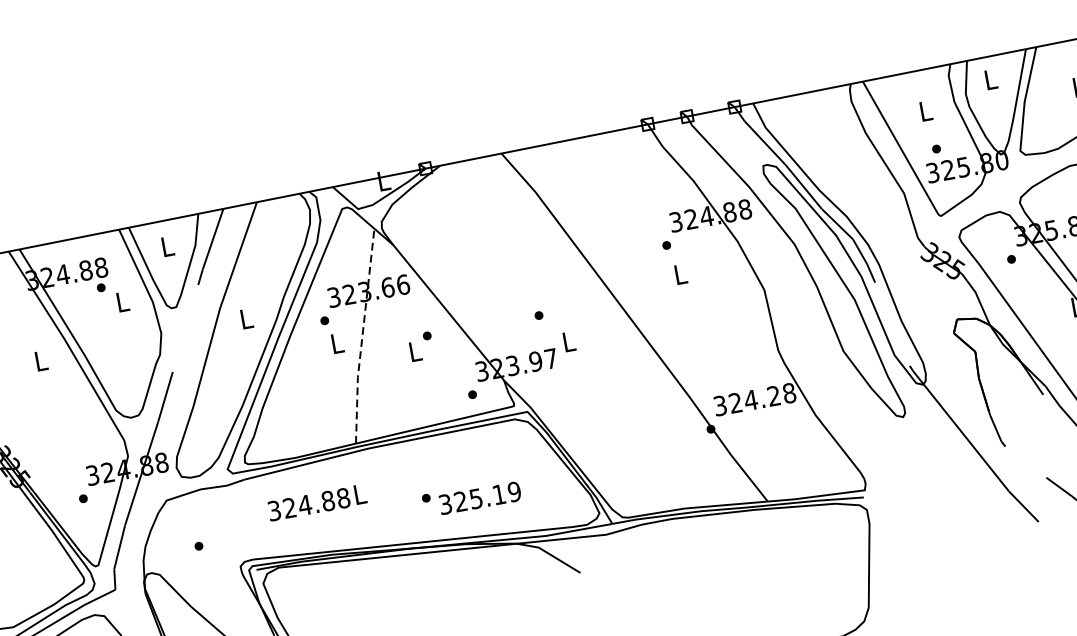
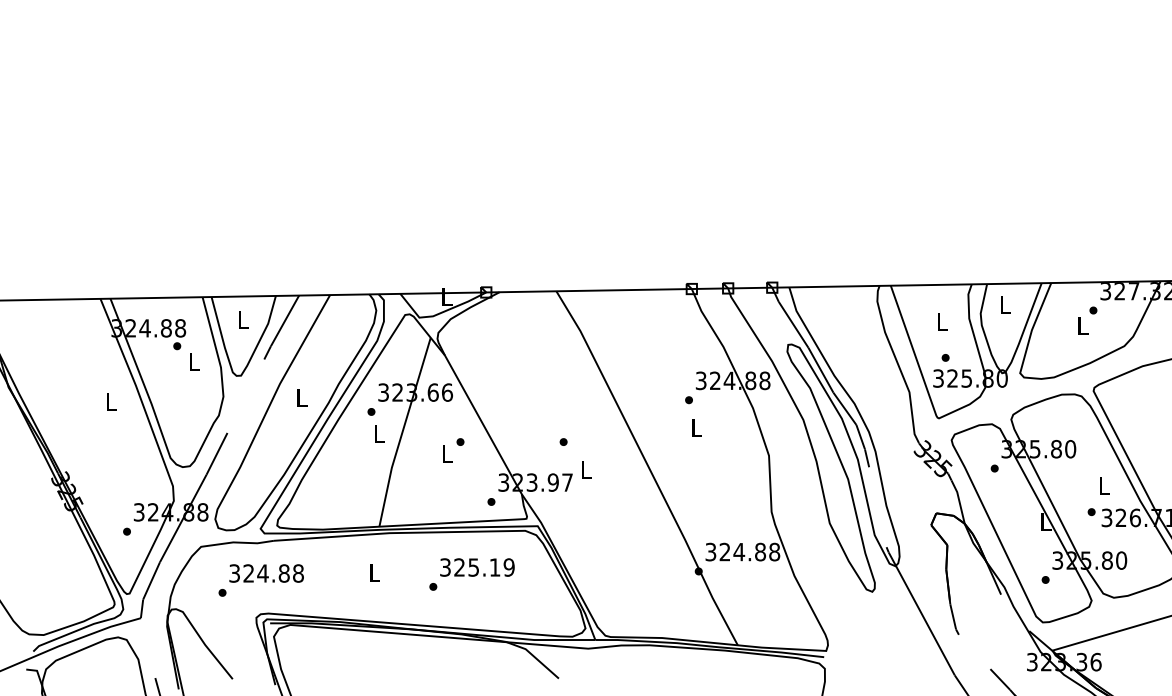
line: (362, 336) -> (402, 432), dashed -> solid
text: (773, 395) -> (760, 551), 324.28 -> 324.88
text: (480, 498) -> (477, 567), moved
text: (308, 504) -> (266, 573), moved

